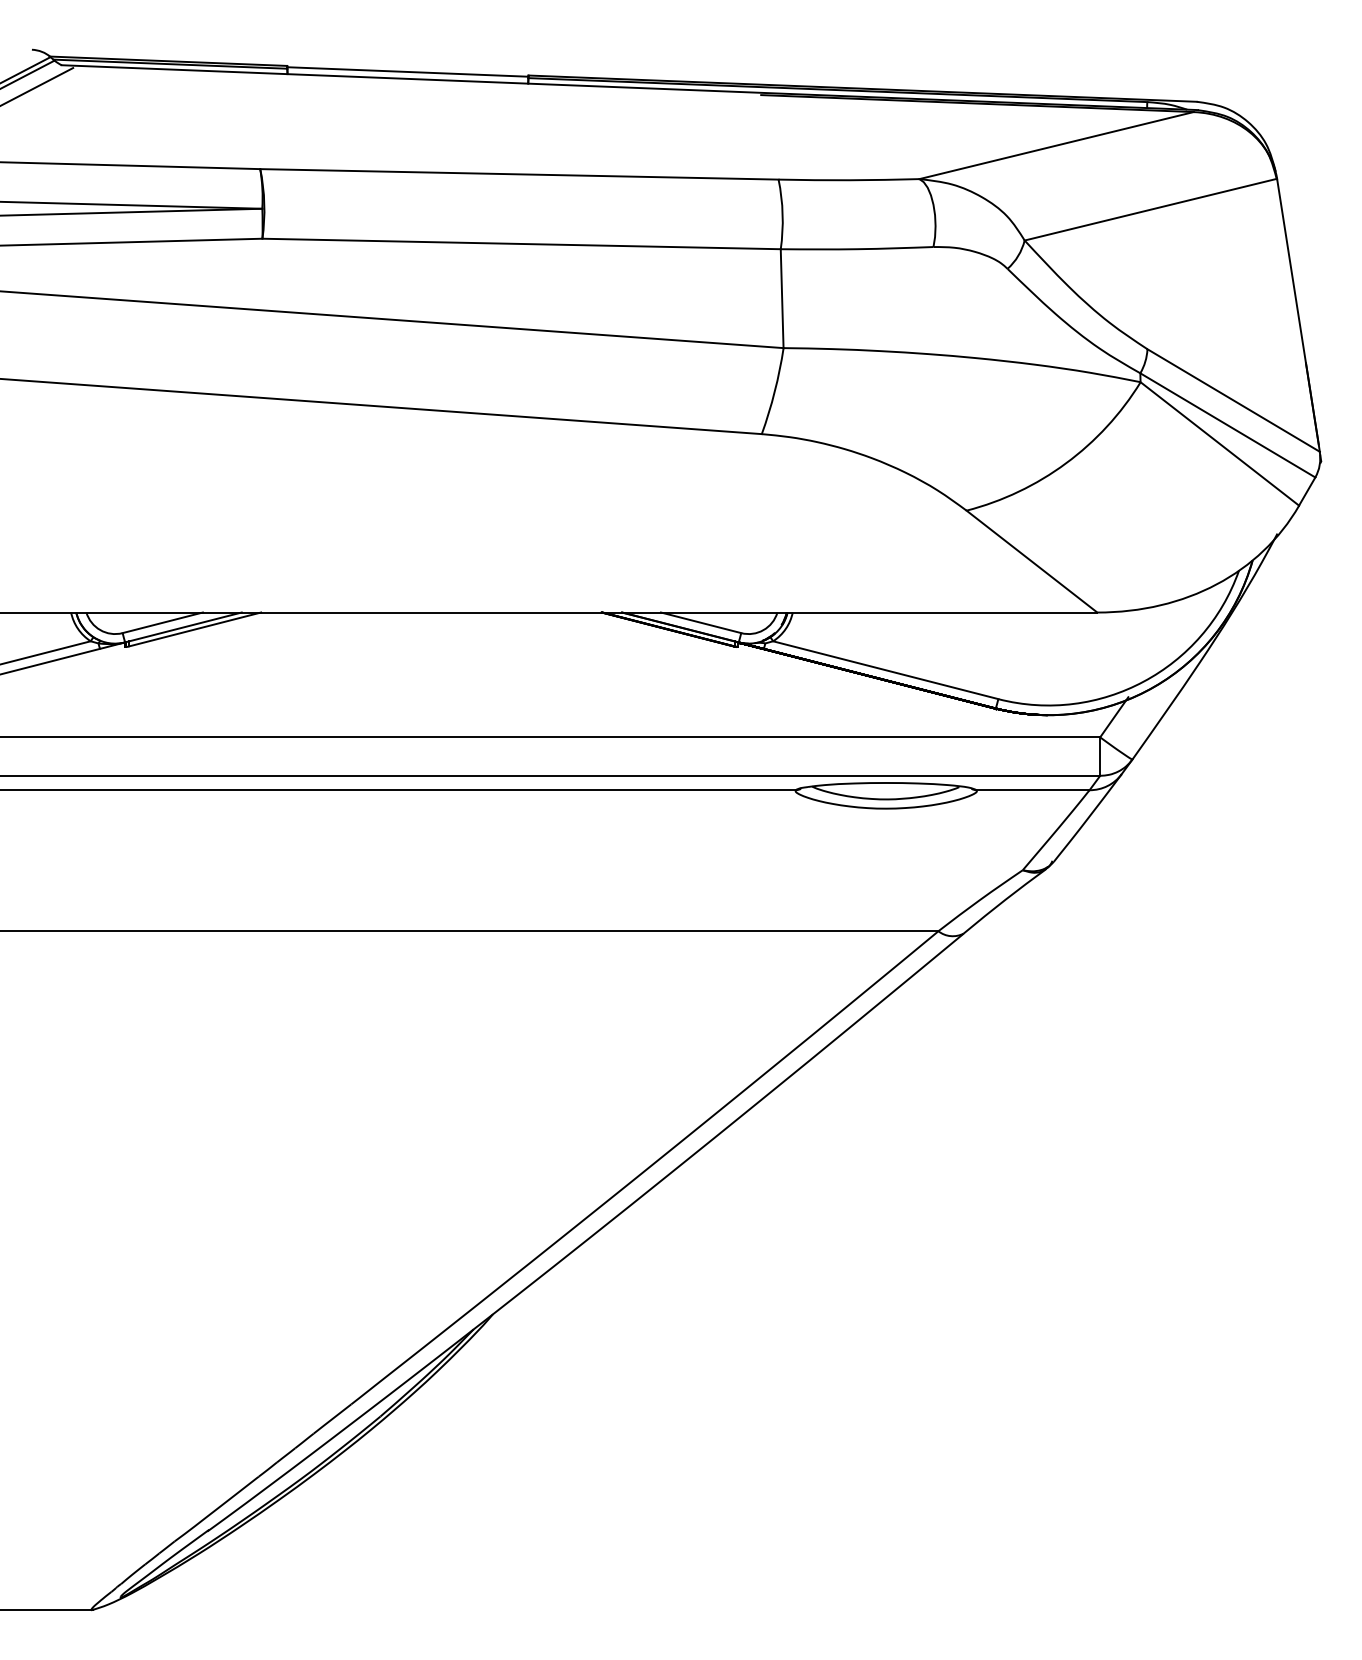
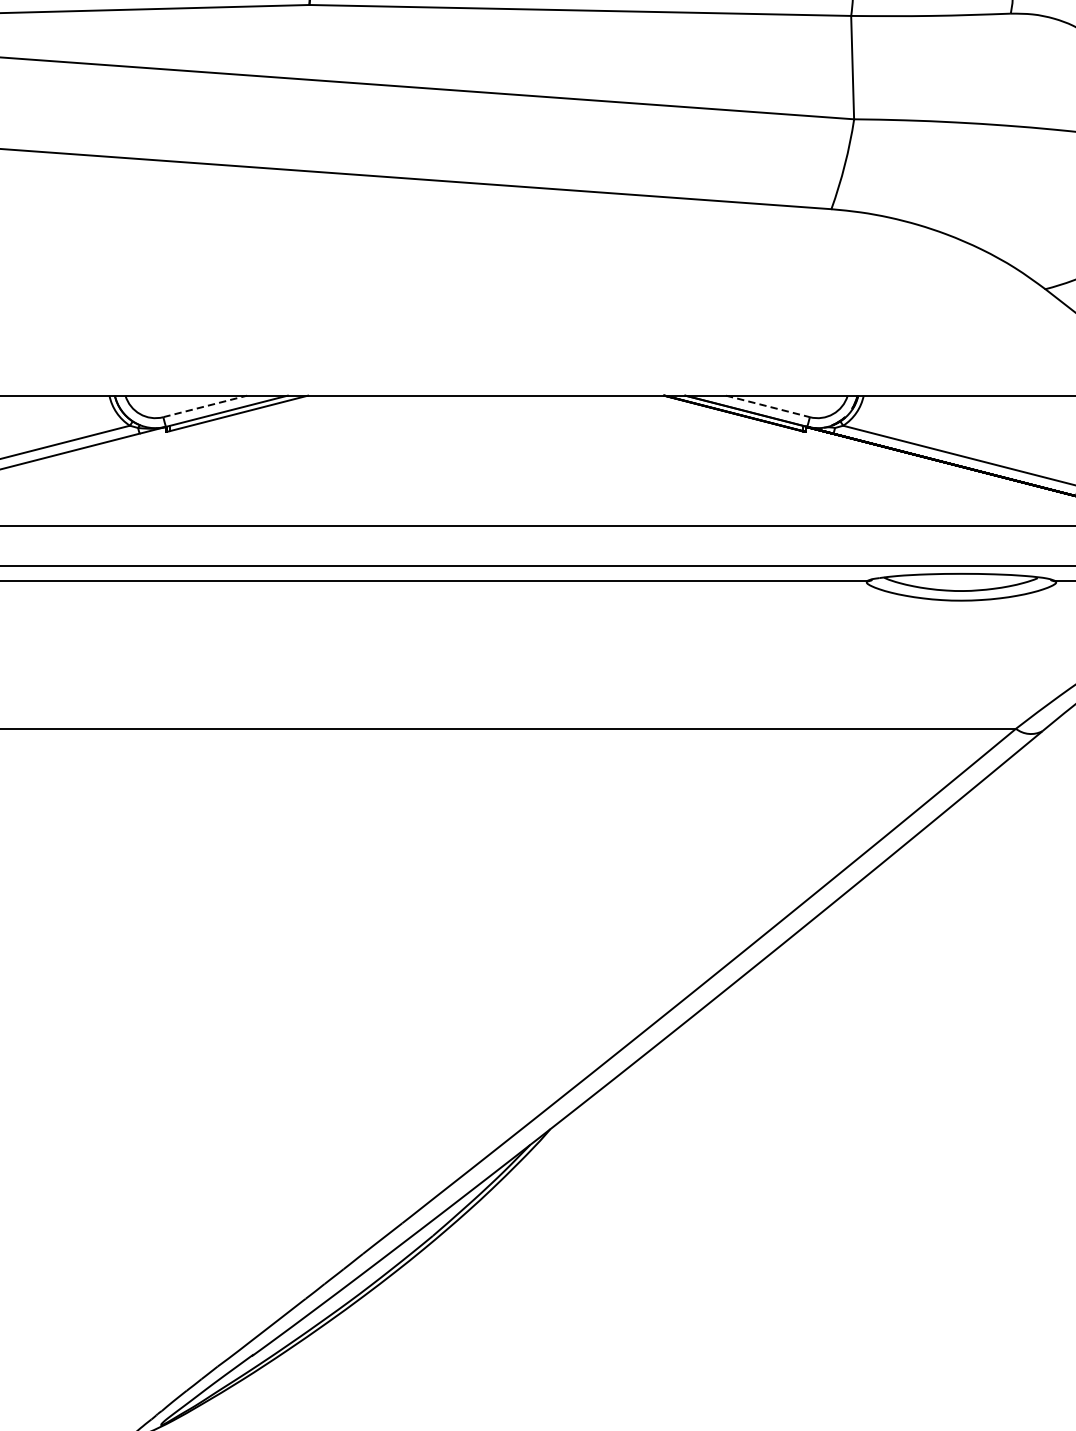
line: (163, 622) -> (206, 406), solid -> dashed
line: (701, 622) -> (768, 406), solid -> dashed

